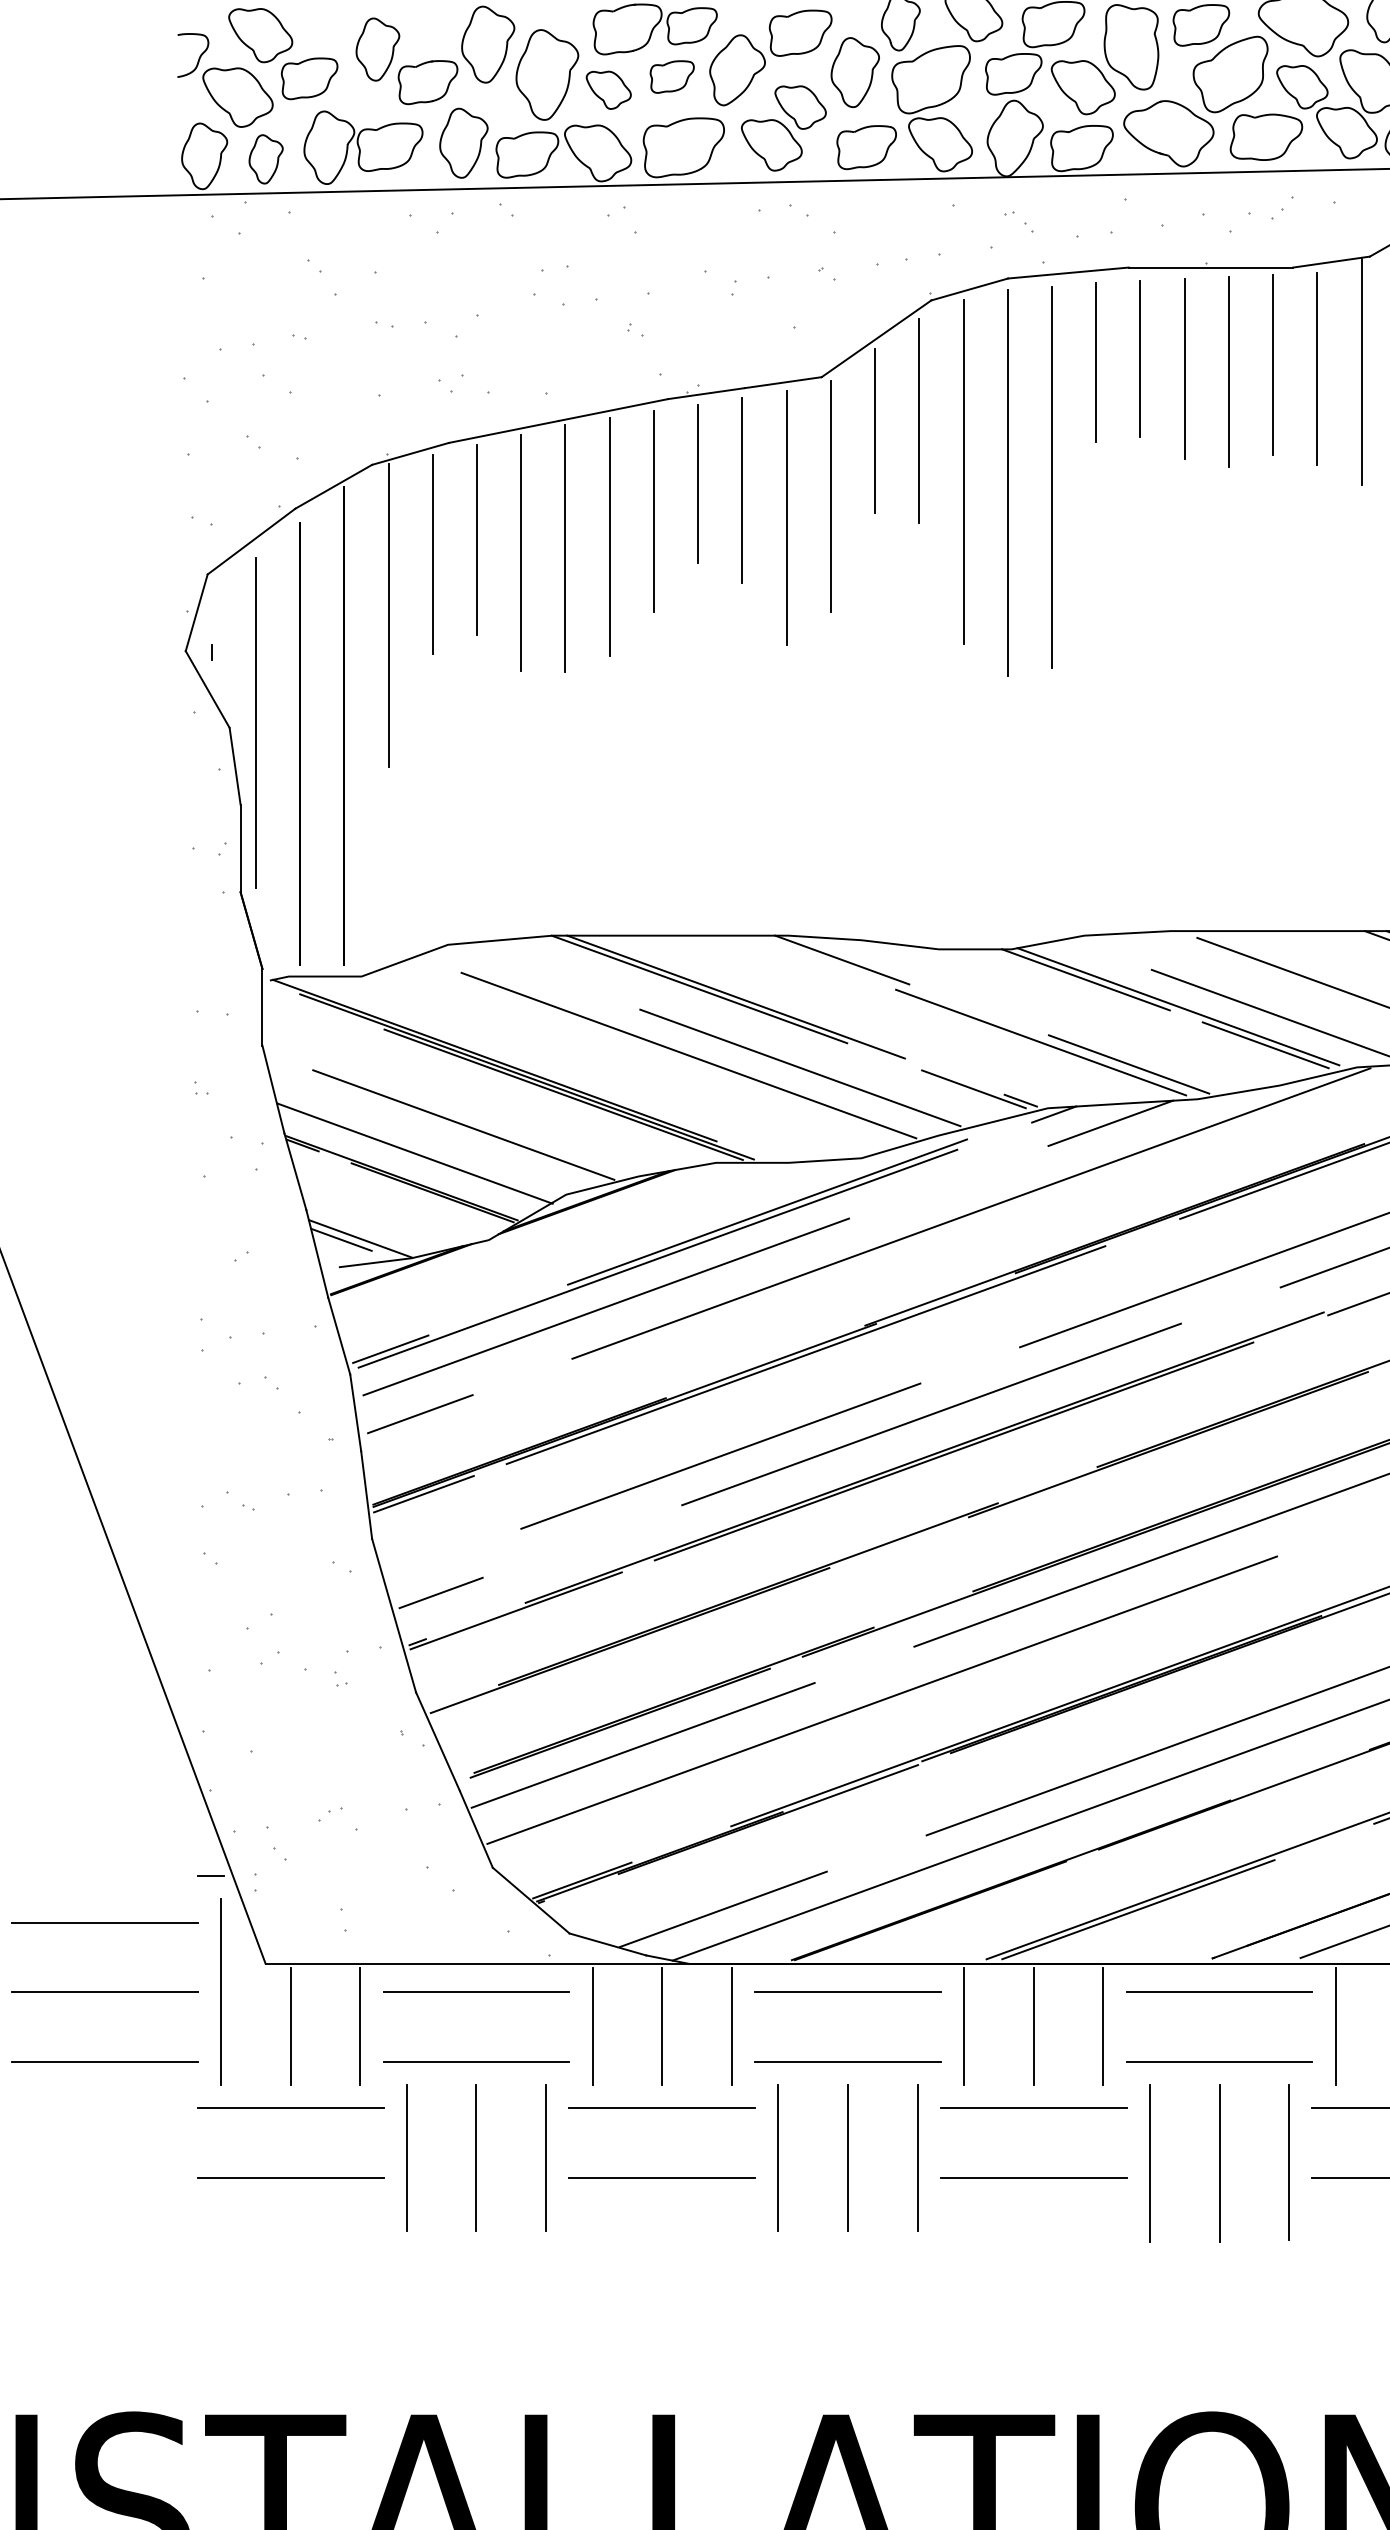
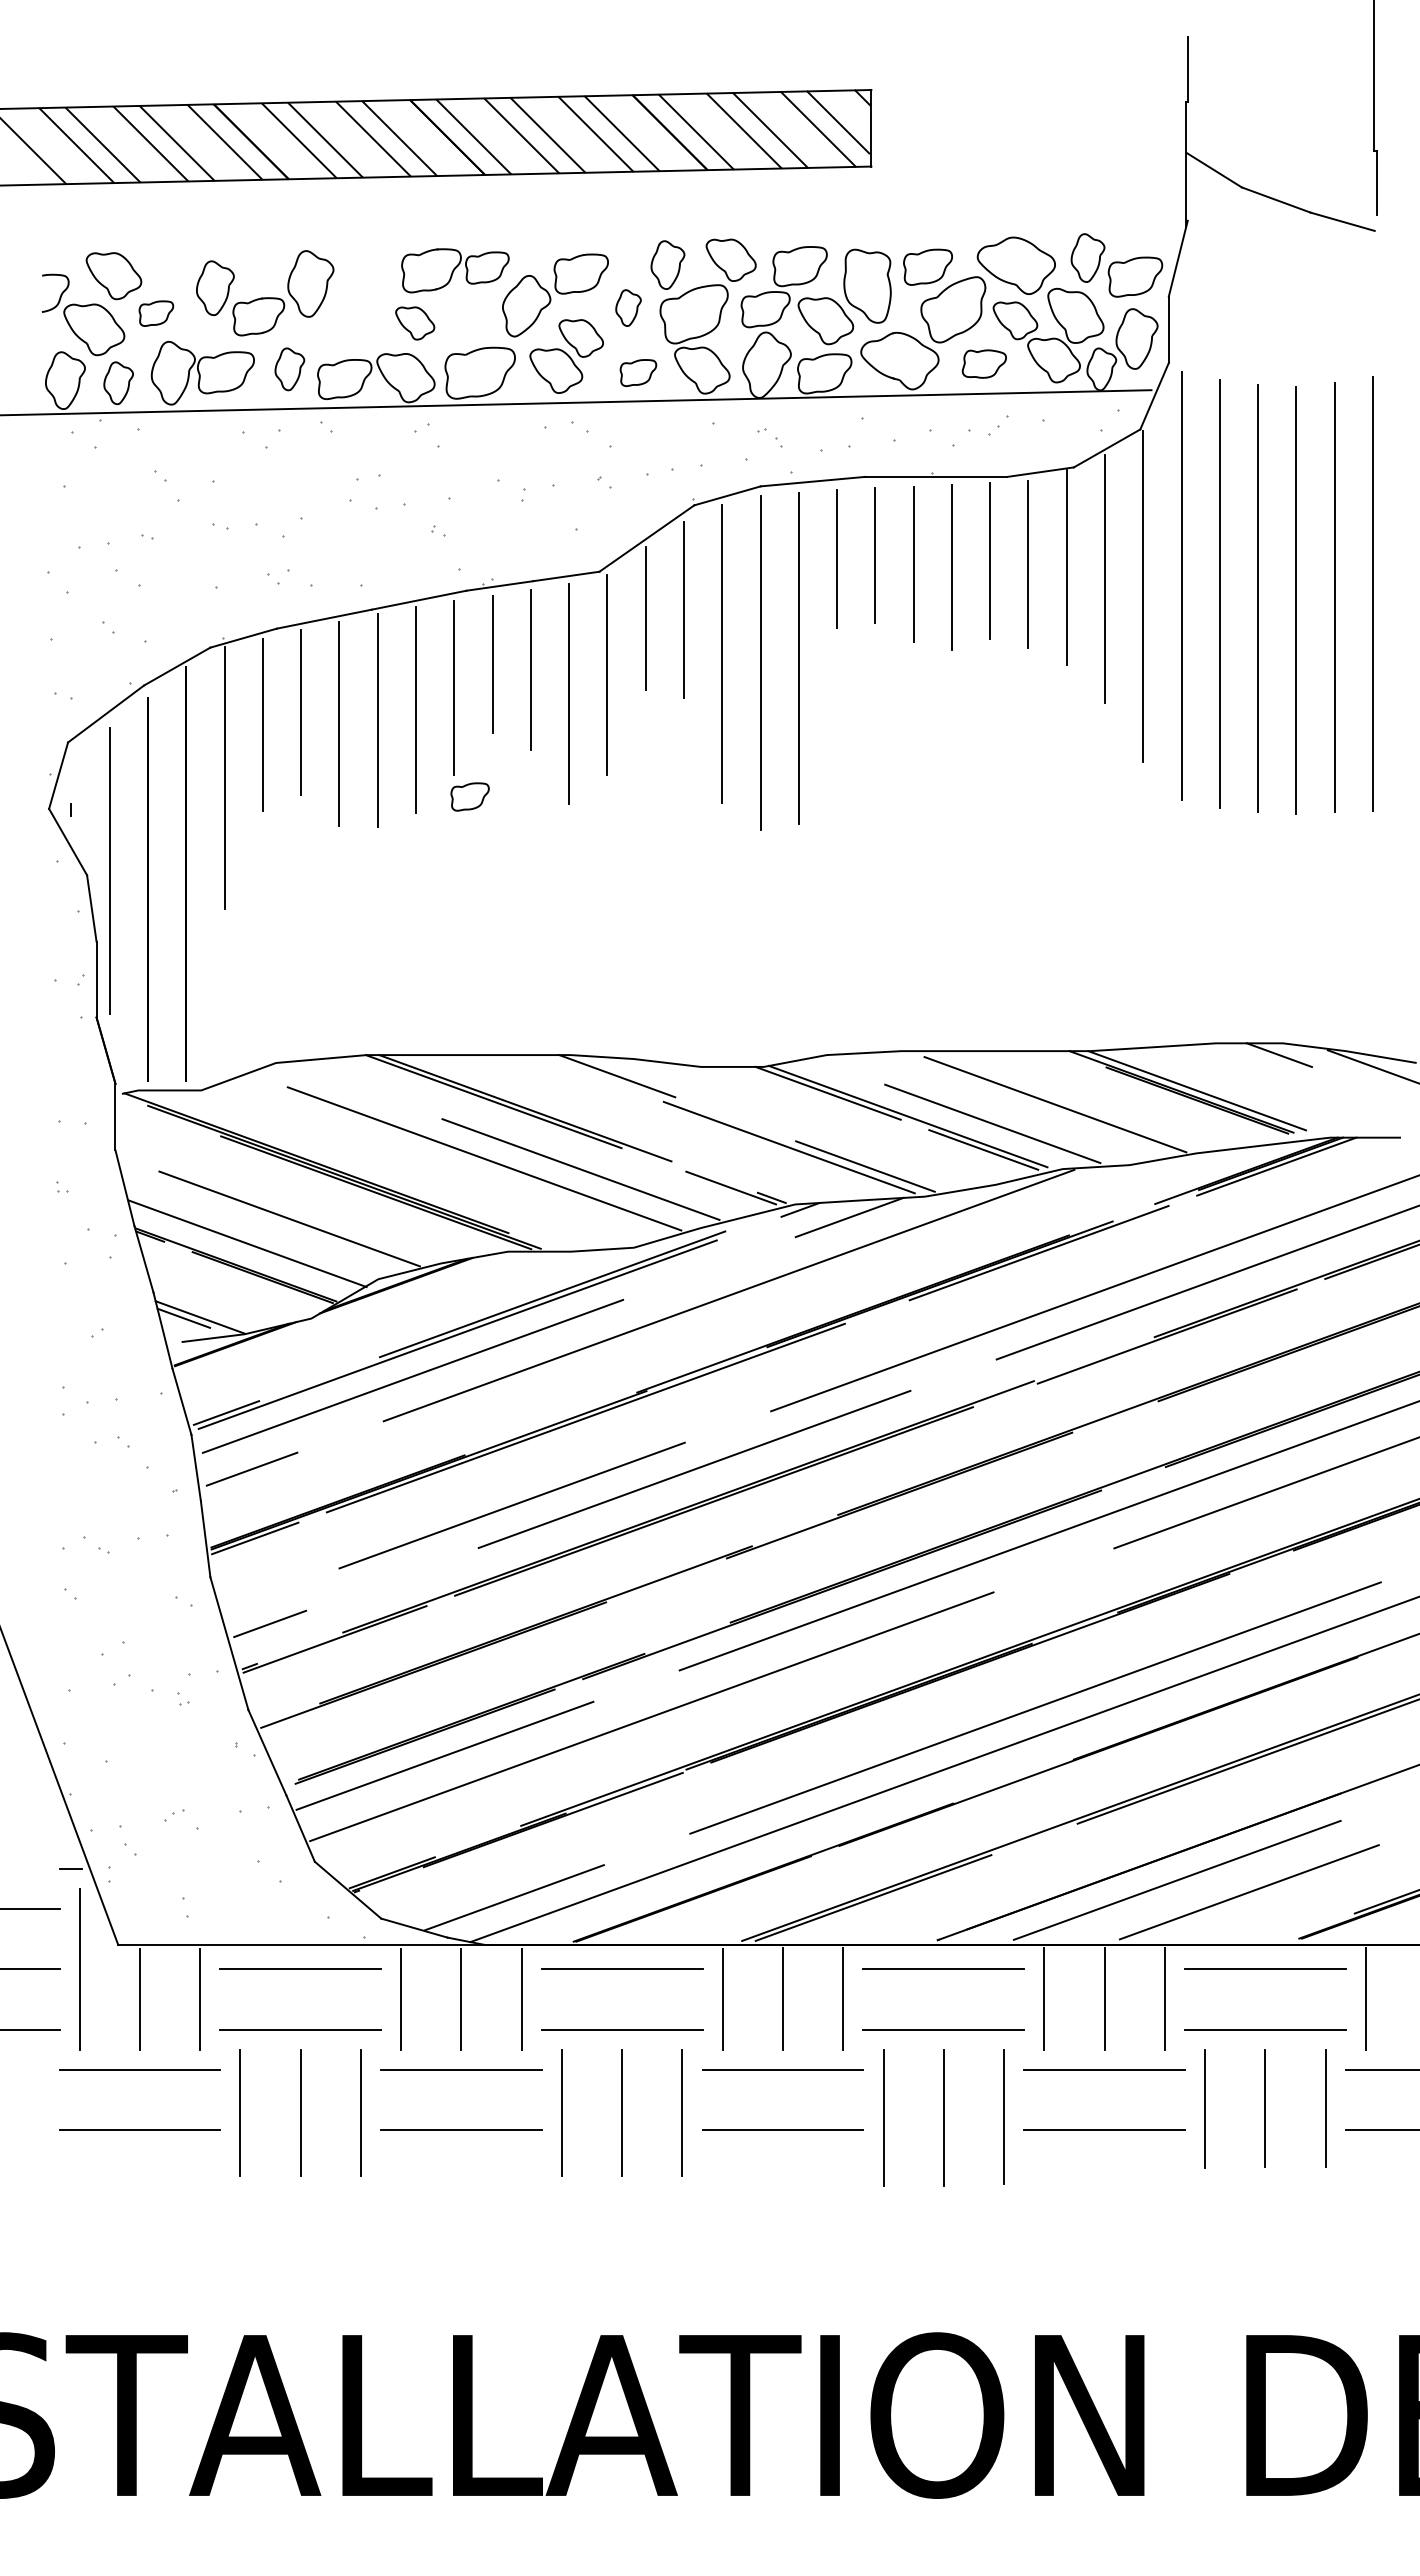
part: (855, 71) -> (628, 307), size x0.6
part: (546, 74) -> (361, 309), removed
part: (671, 76) -> (469, 796), moved
part: (309, 78) -> (156, 313), size x0.7
part: (1266, 136) -> (984, 363), size x0.7
part: (463, 143) -> (289, 369), size x0.7
part: (866, 146) -> (638, 372), size x0.7

